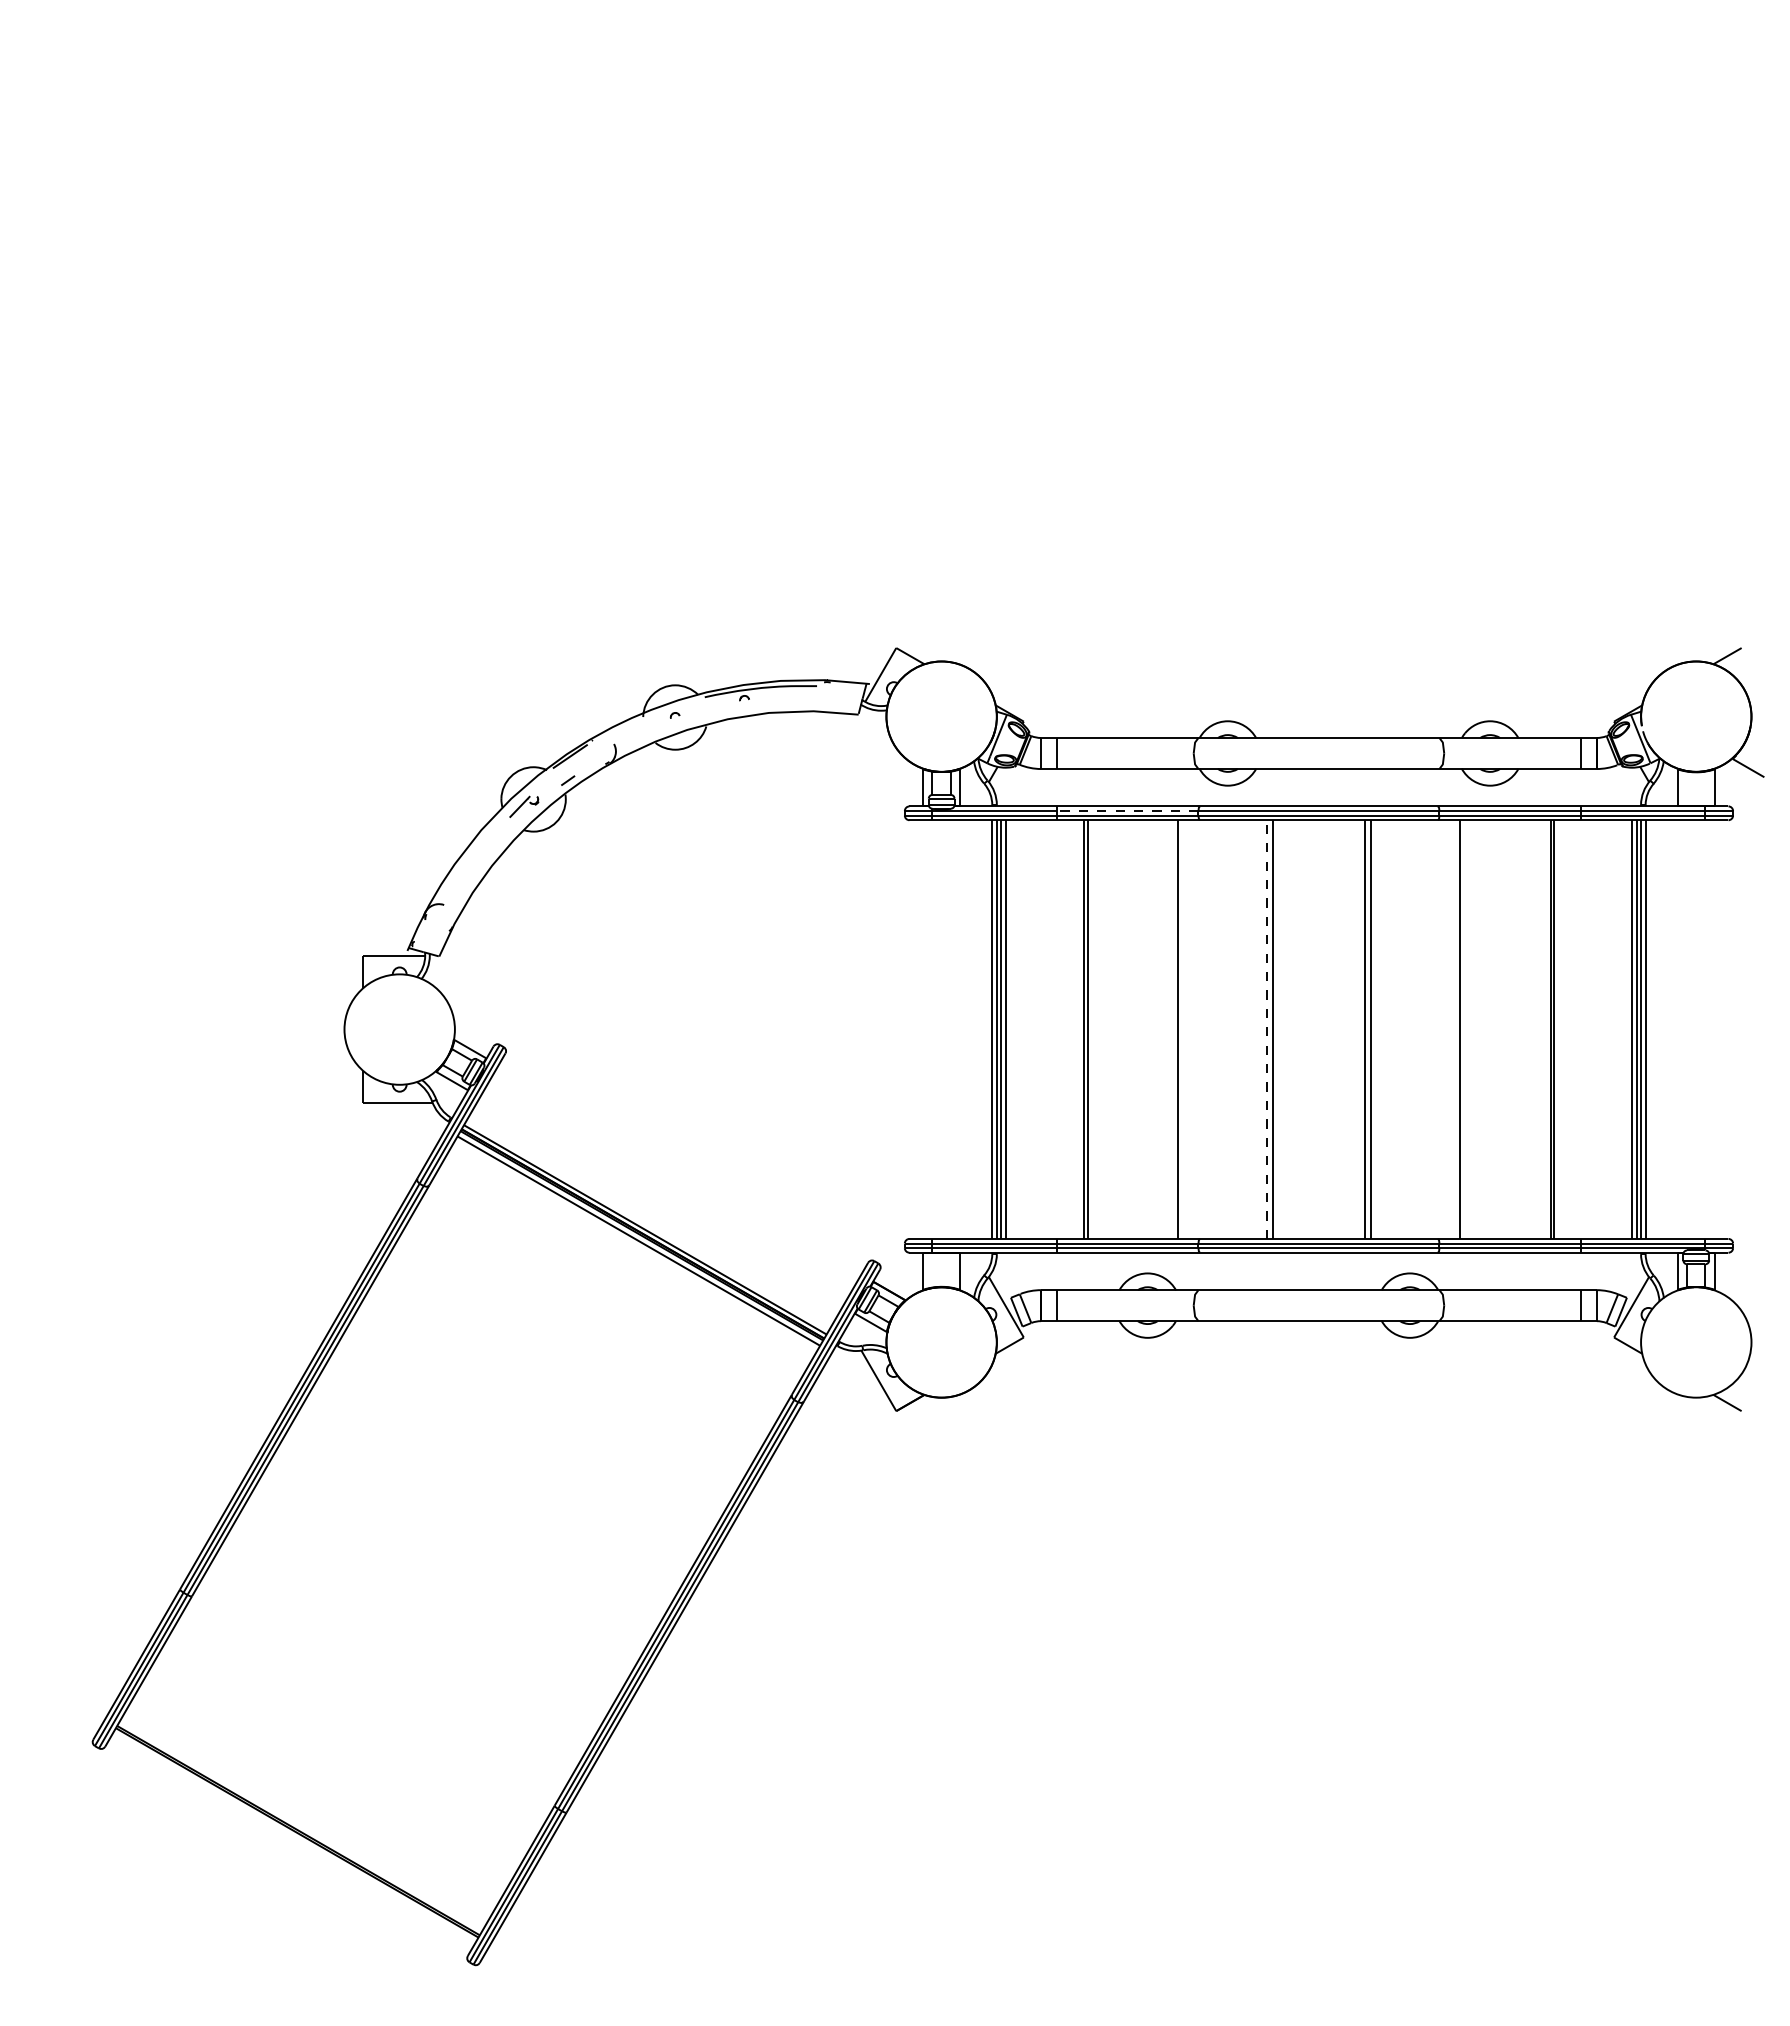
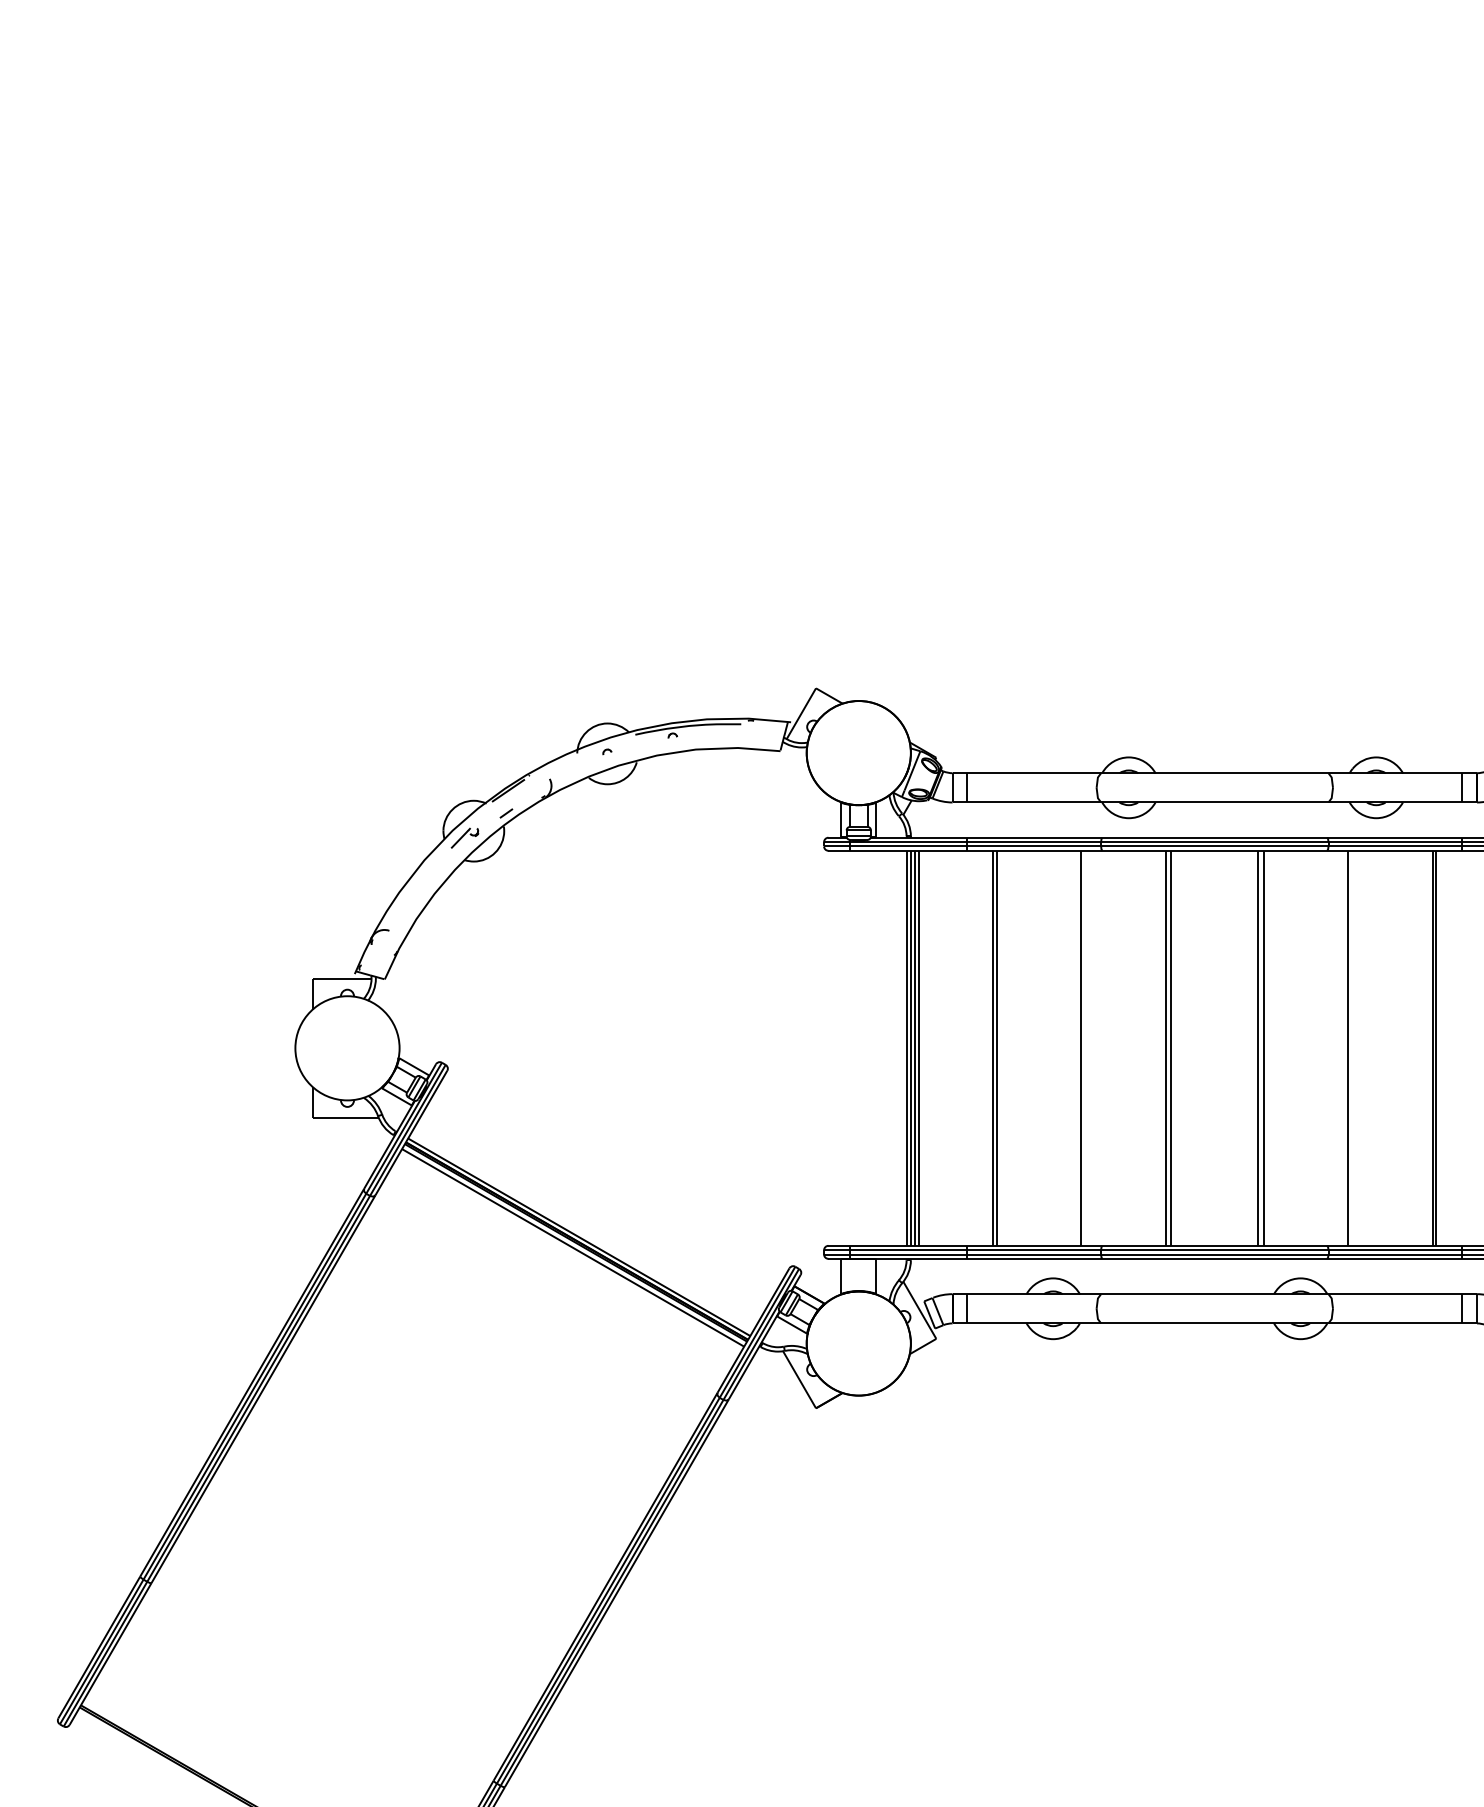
line: (1128, 811) -> (1035, 842), dashed -> solid
line: (1266, 1029) -> (1165, 1048), dashed -> solid

